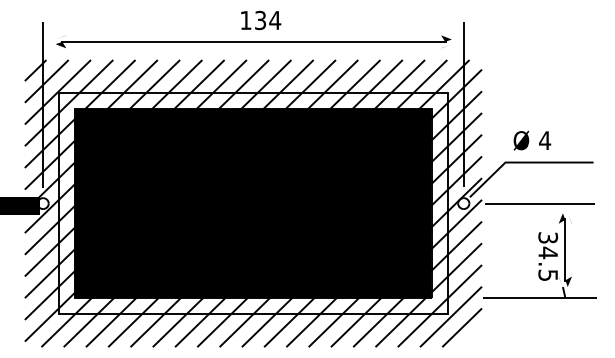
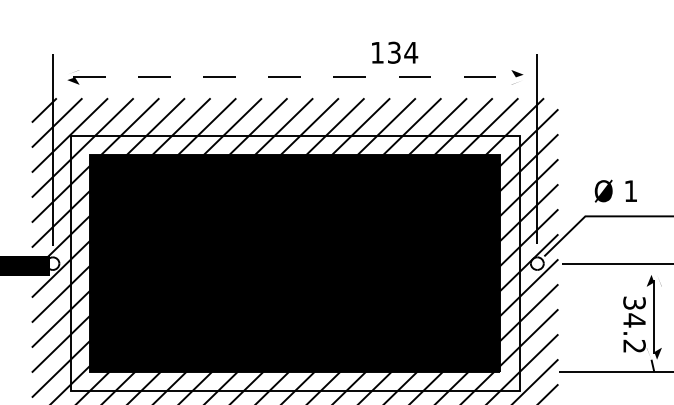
text: (261, 20) -> (395, 52), moved
line: (254, 41) -> (296, 76), solid -> dashed
text: (545, 140) -> (631, 190), 4 -> 1
text: (548, 274) -> (634, 345), 34.5 -> 34.2

